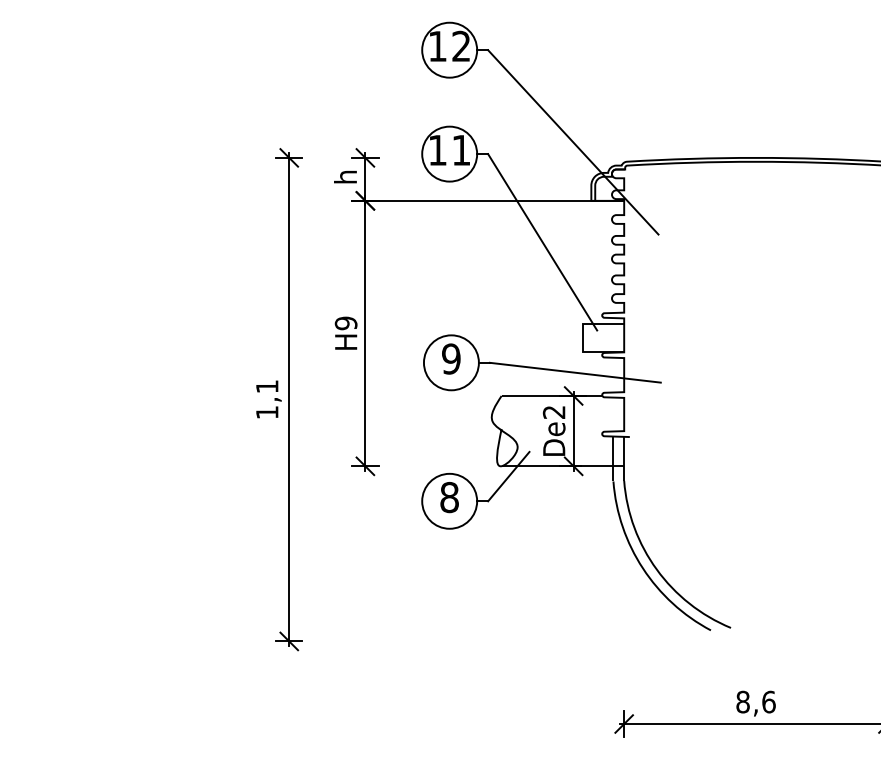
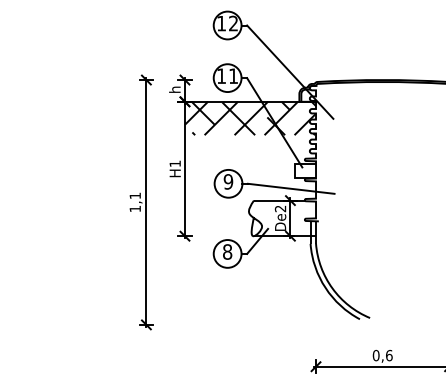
hatch: (494, 233) -> (250, 118), added
text: (344, 322) -> (174, 163), H9 -> H1
text: (741, 701) -> (375, 355), 8,6 -> 0,6

